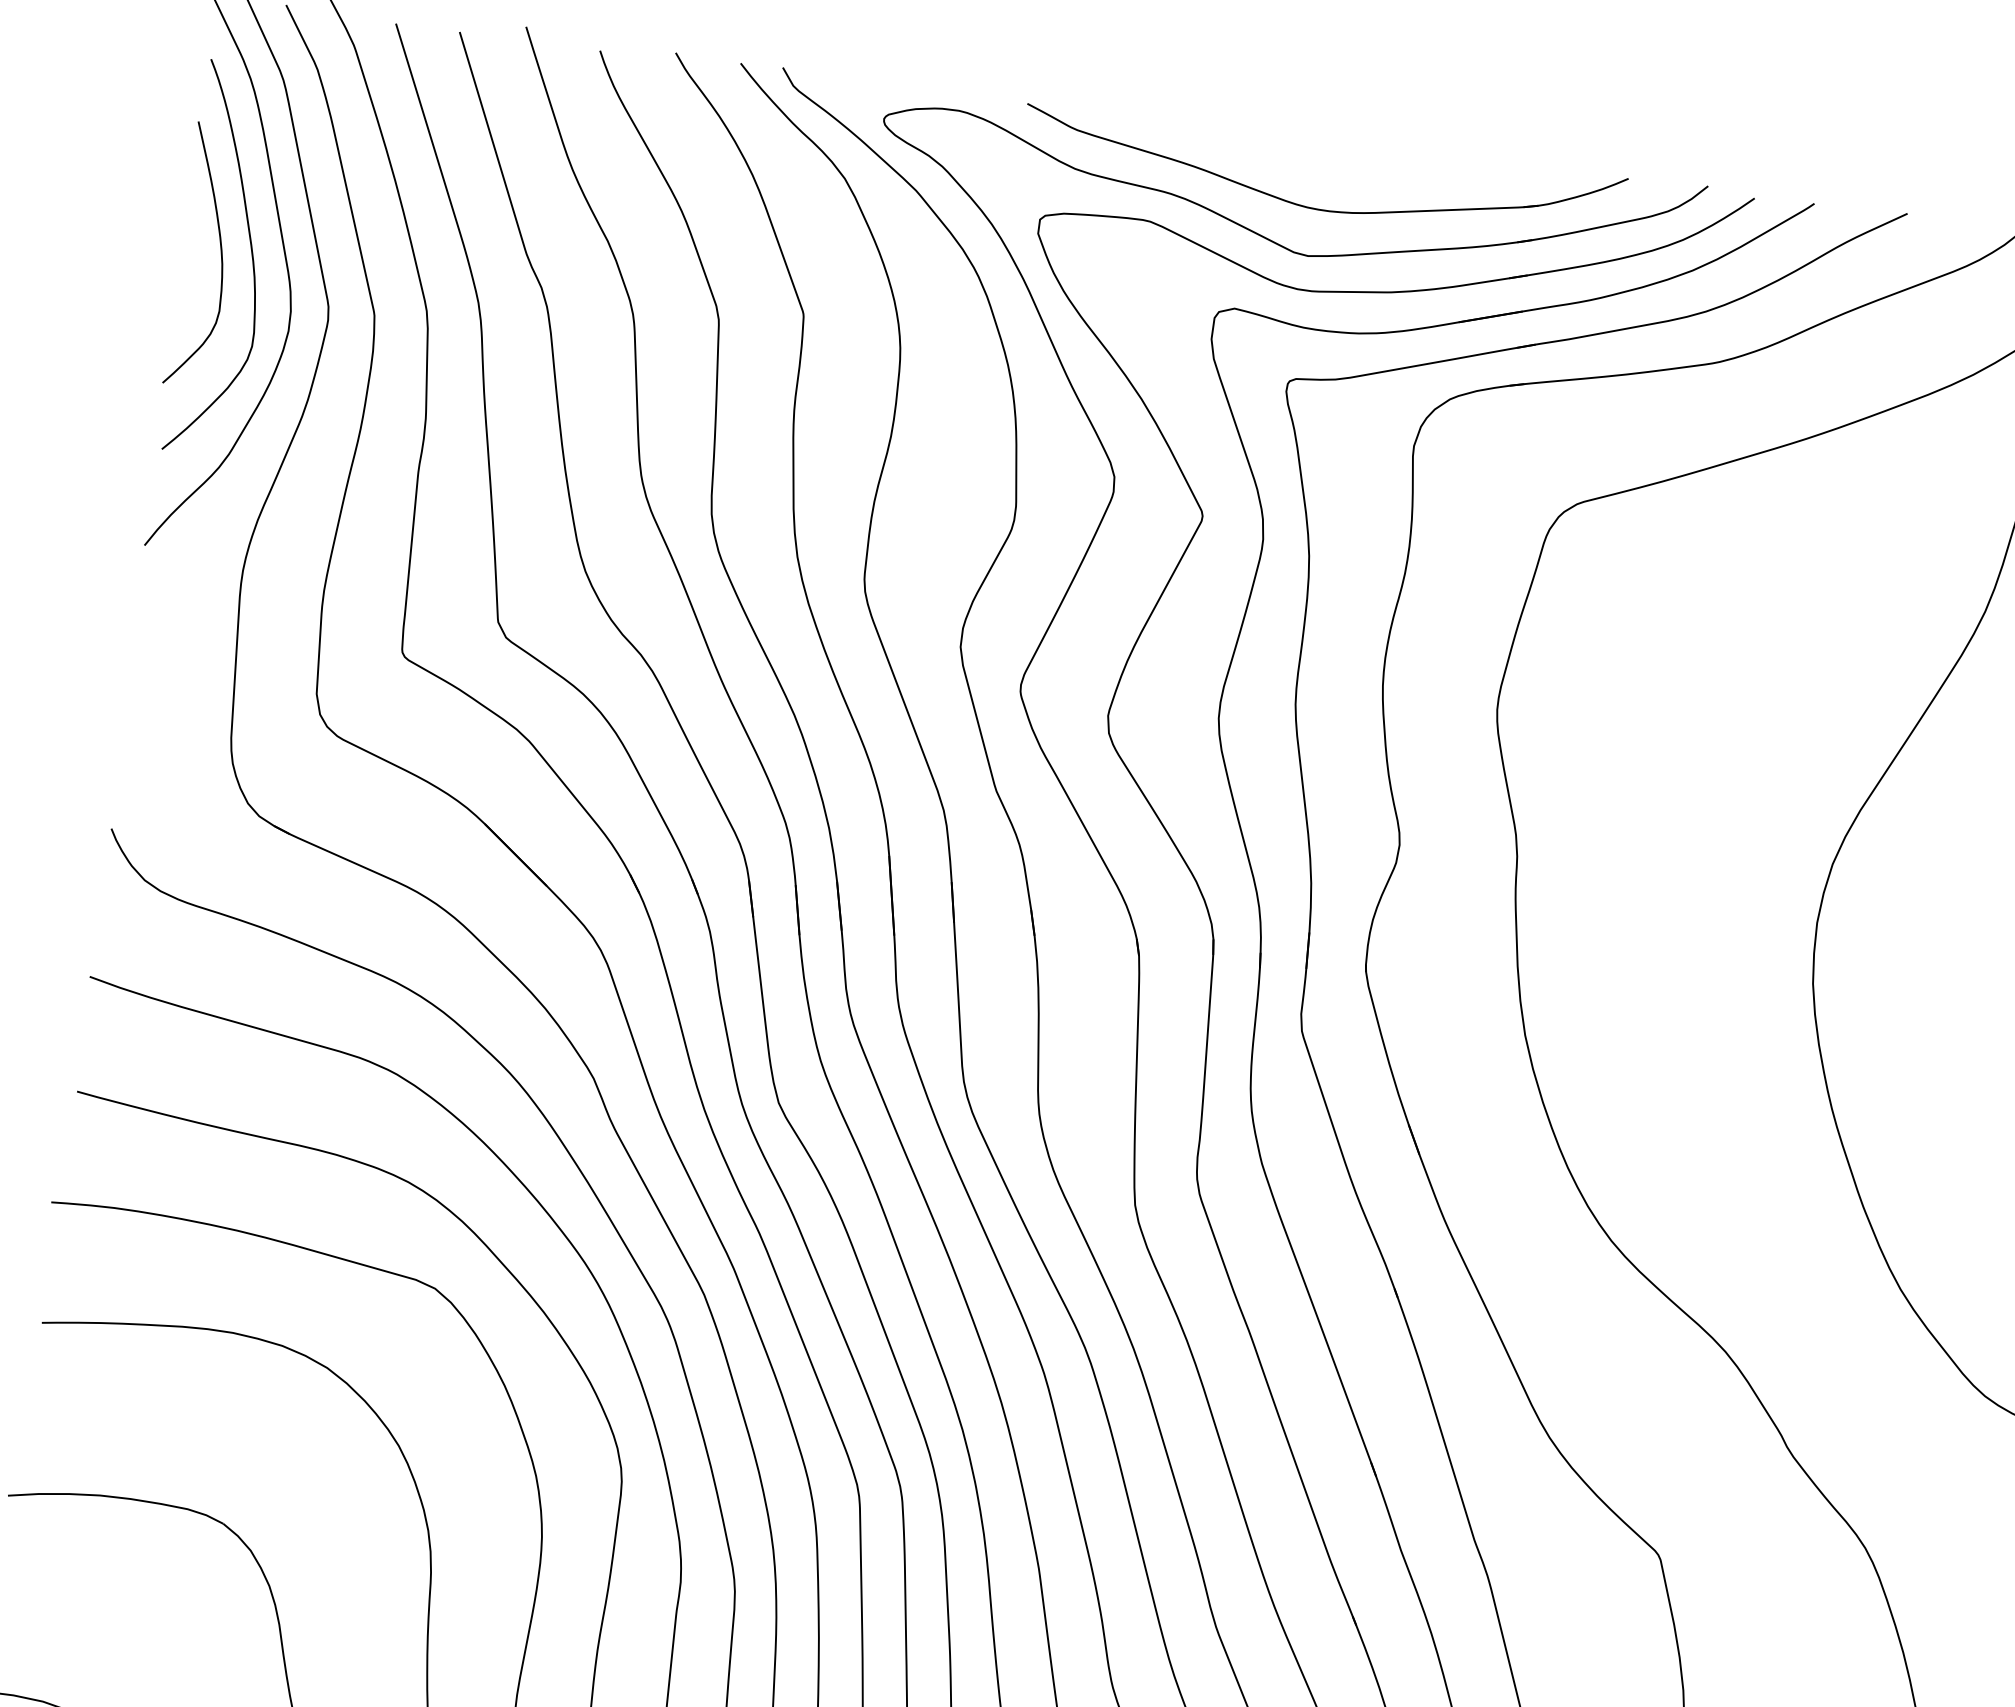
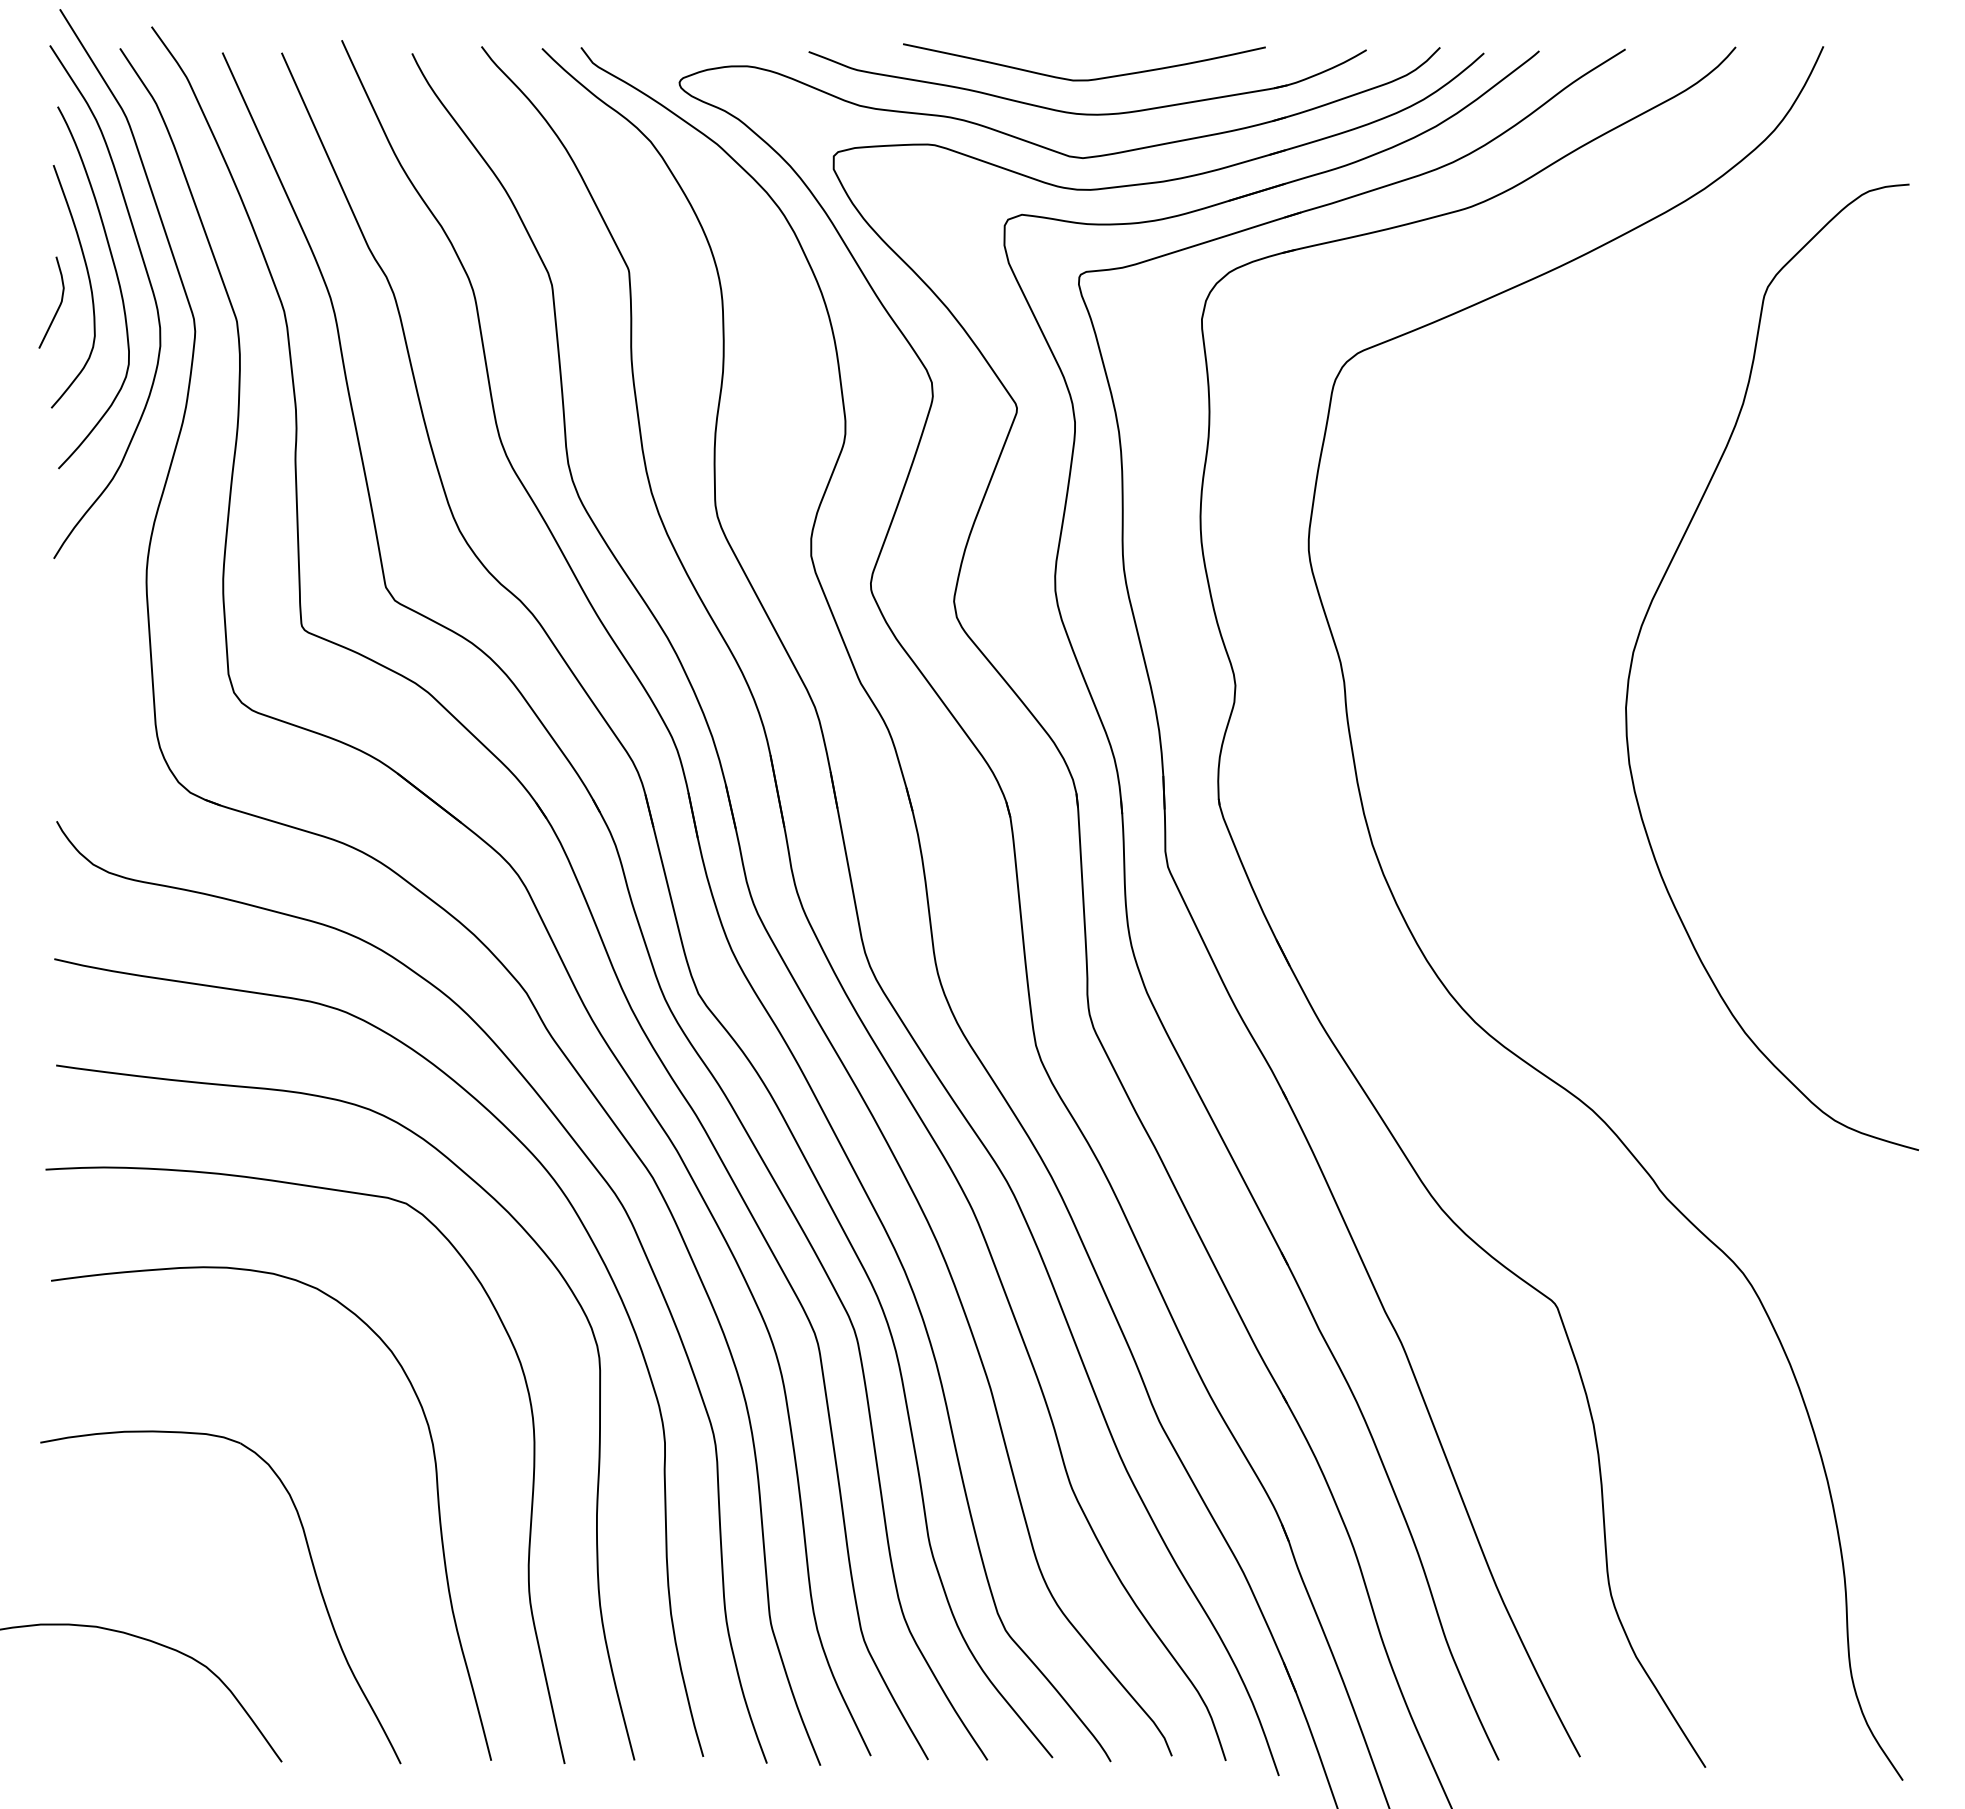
curve: (1320, 171) -> (1084, 79), added
curve: (184, 274) -> (58, 306), added

